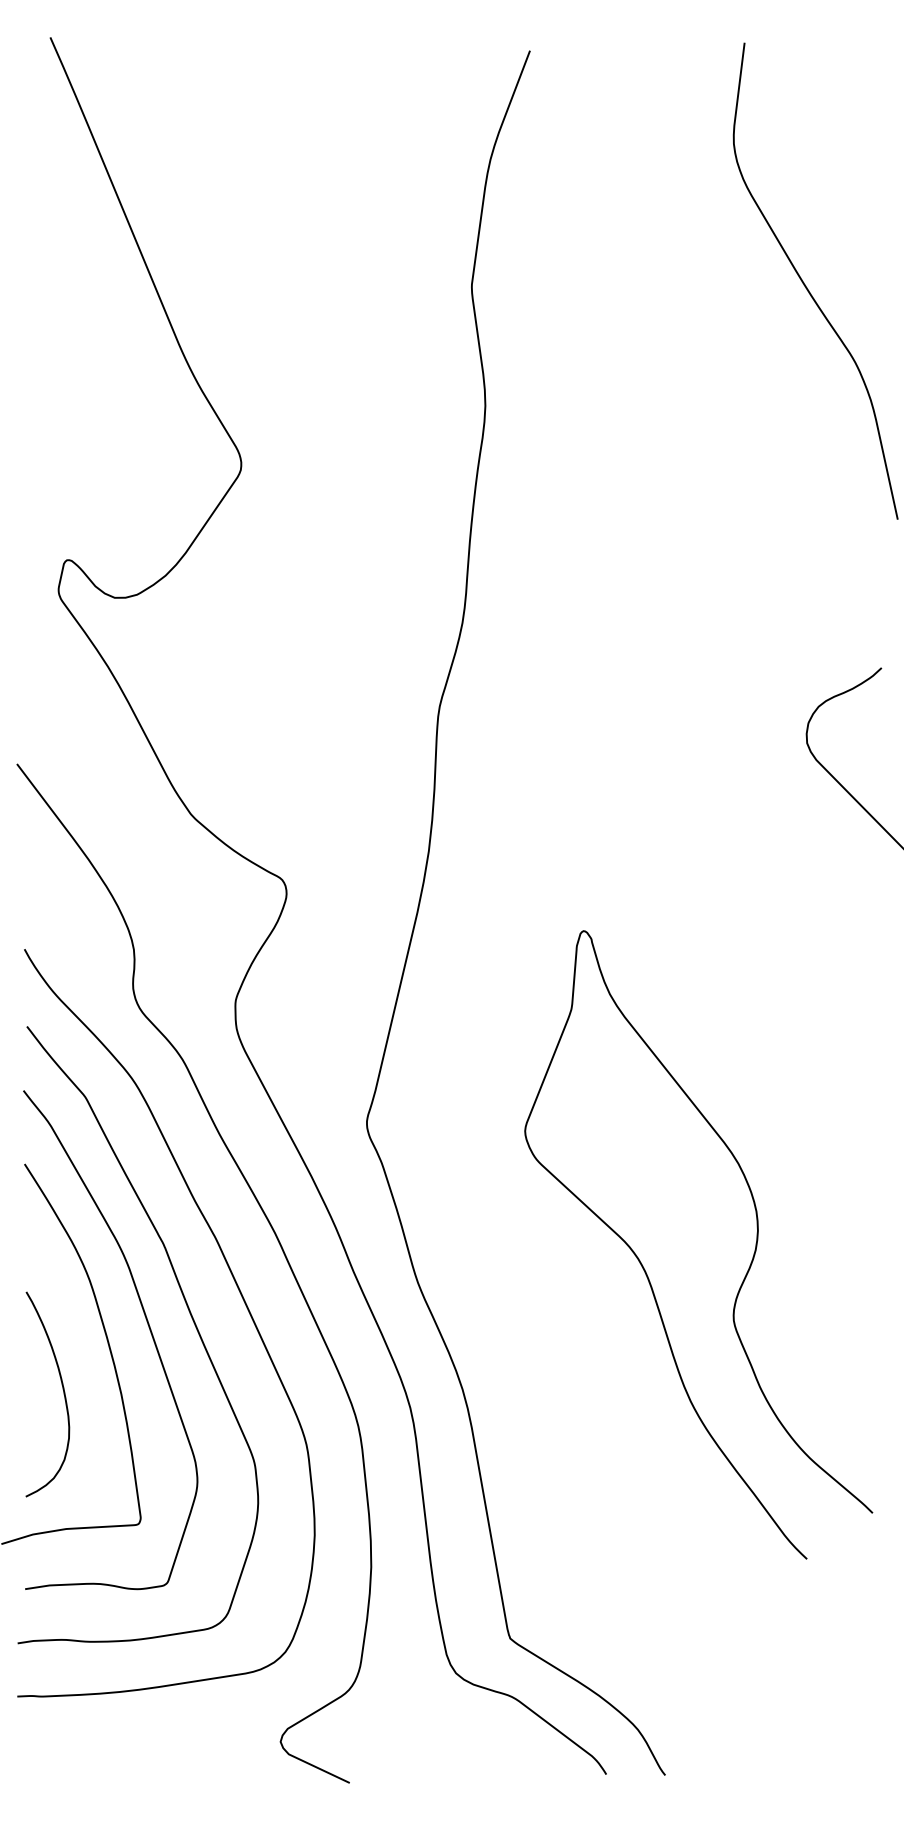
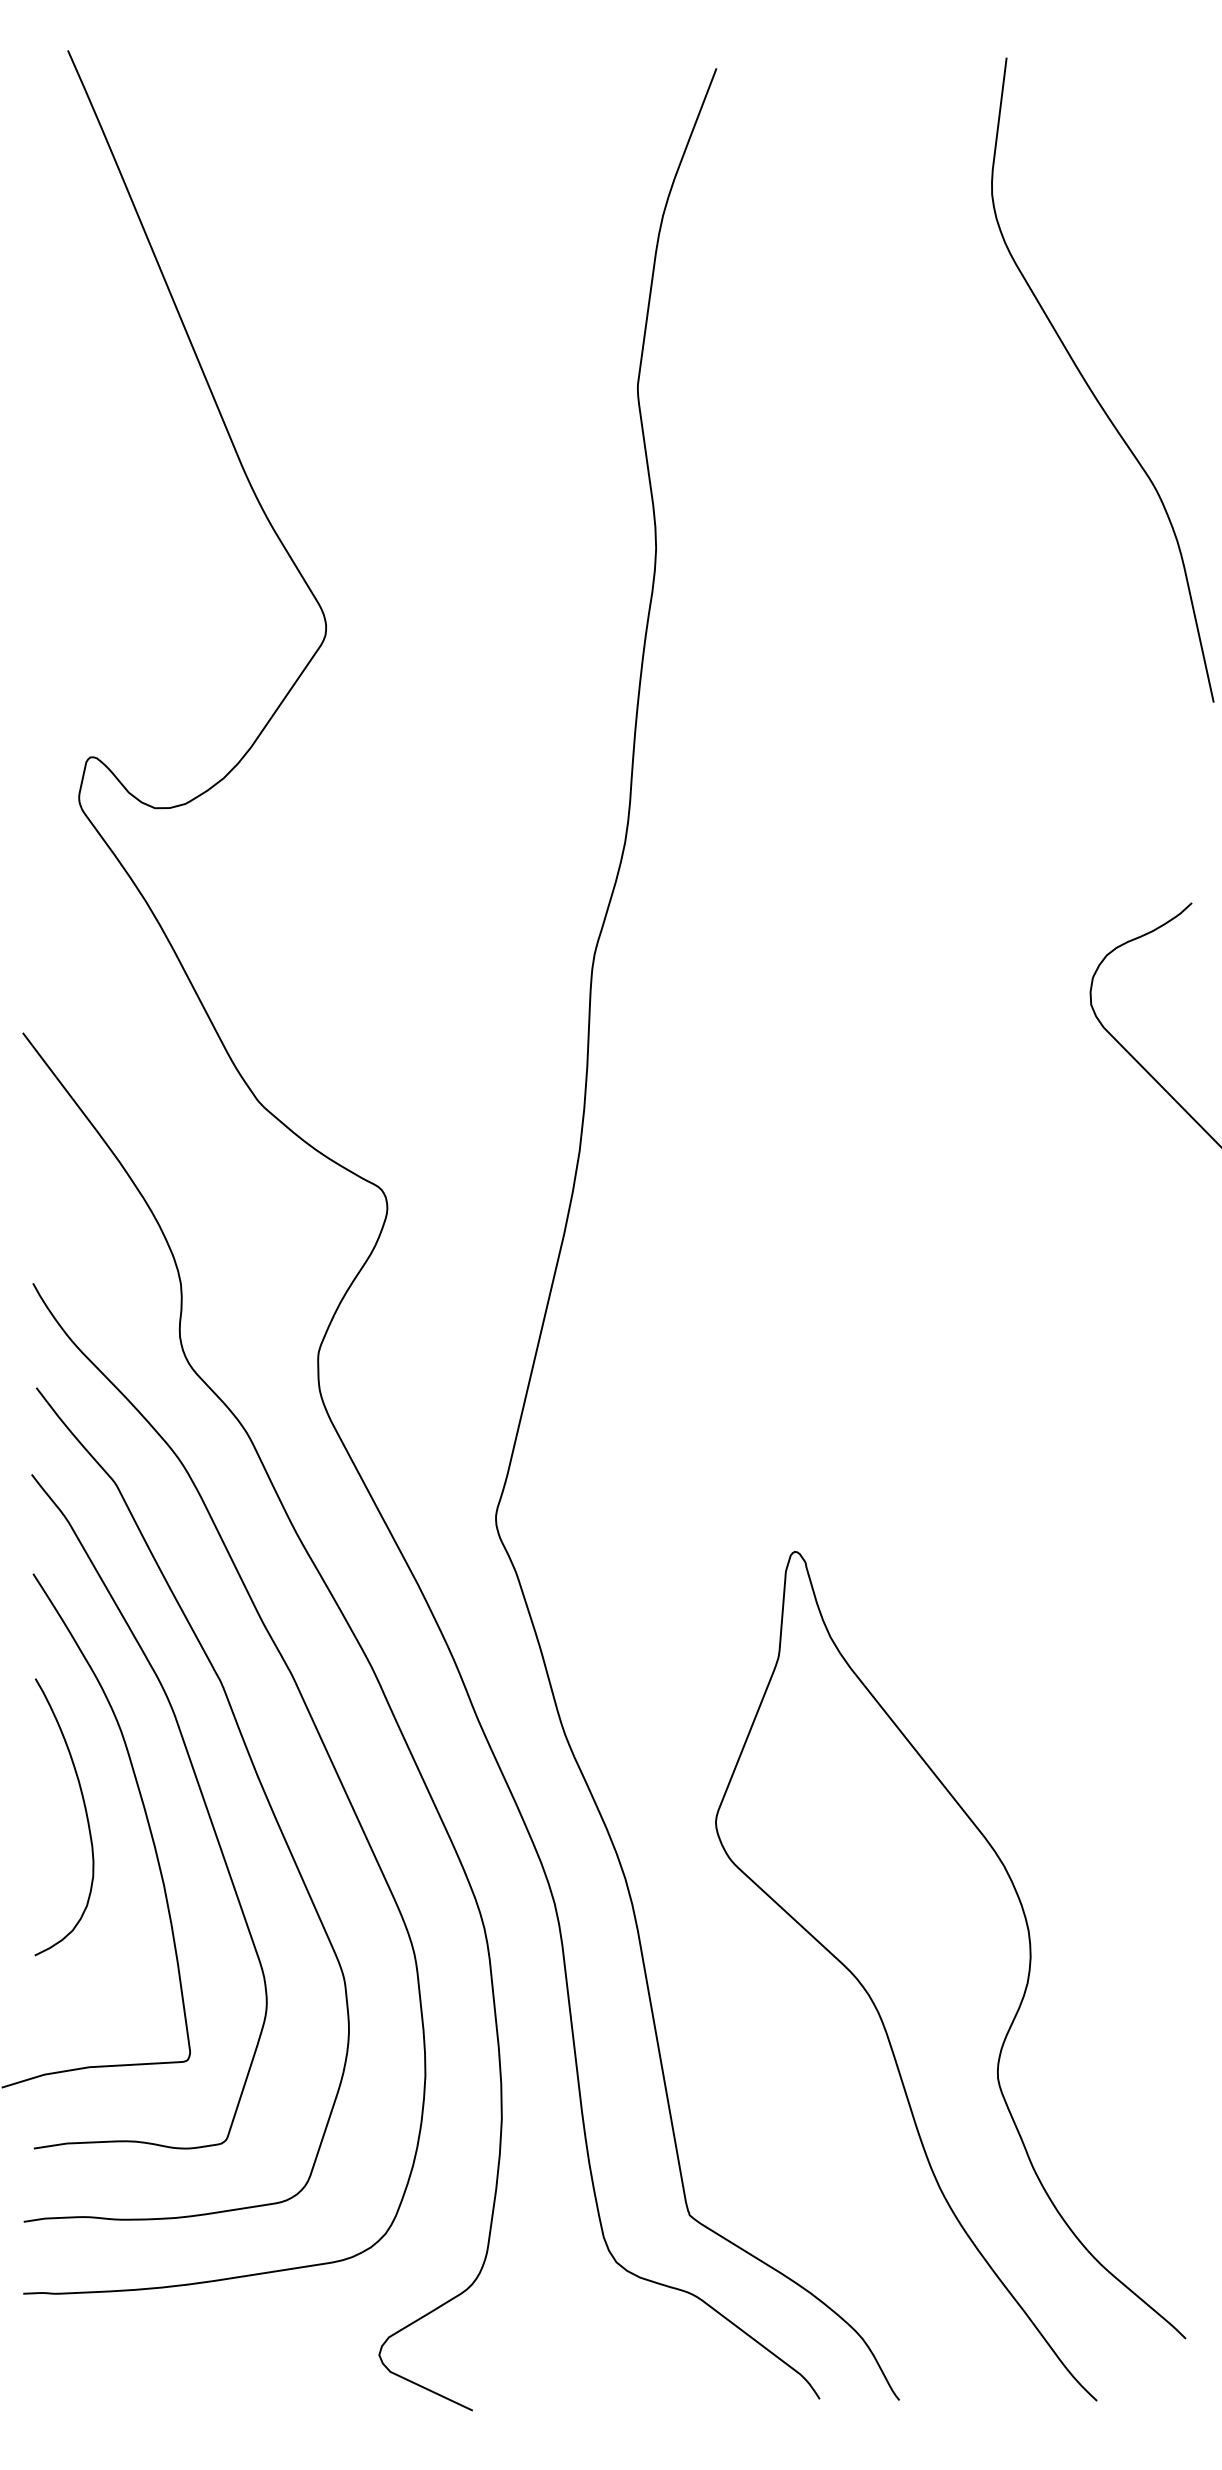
curve: (748, 1267) -> (1018, 2006), moved
curve: (63, 1392) -> (85, 1814), moved

